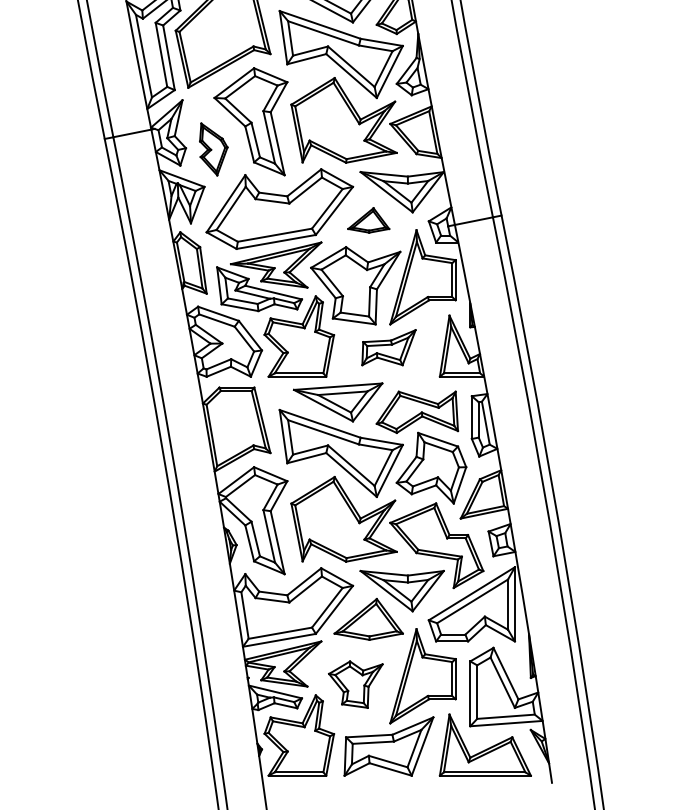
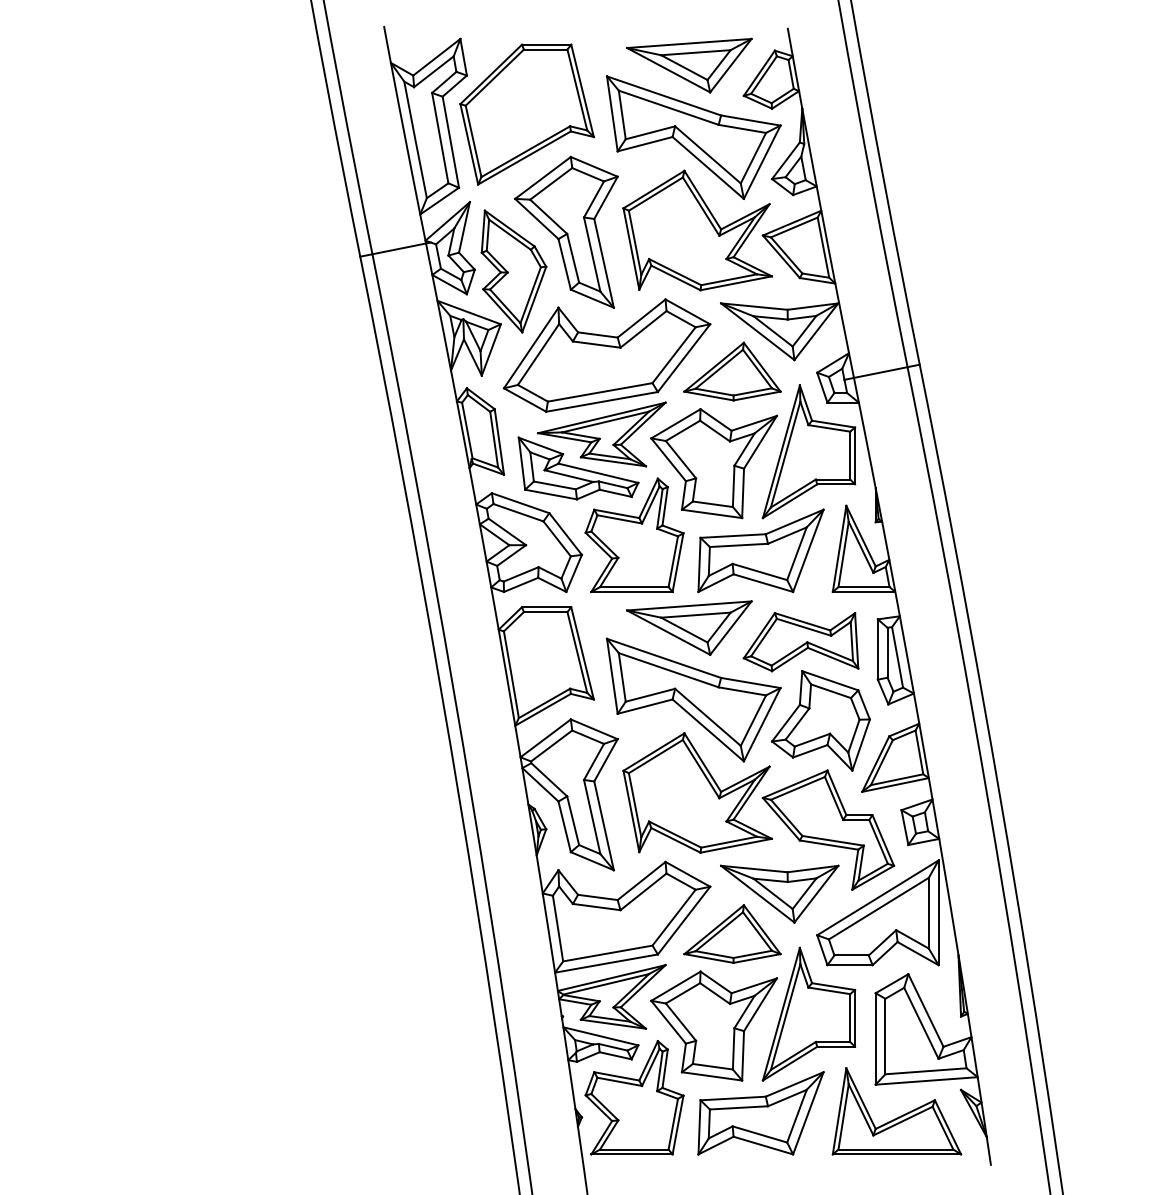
part: (213, 149) -> (513, 271), size x1.67
part: (368, 220) -> (732, 371), size x1.67
part: (388, 347) -> (760, 550), size x1.67
part: (355, 684) -> (714, 1025), size x1.67

